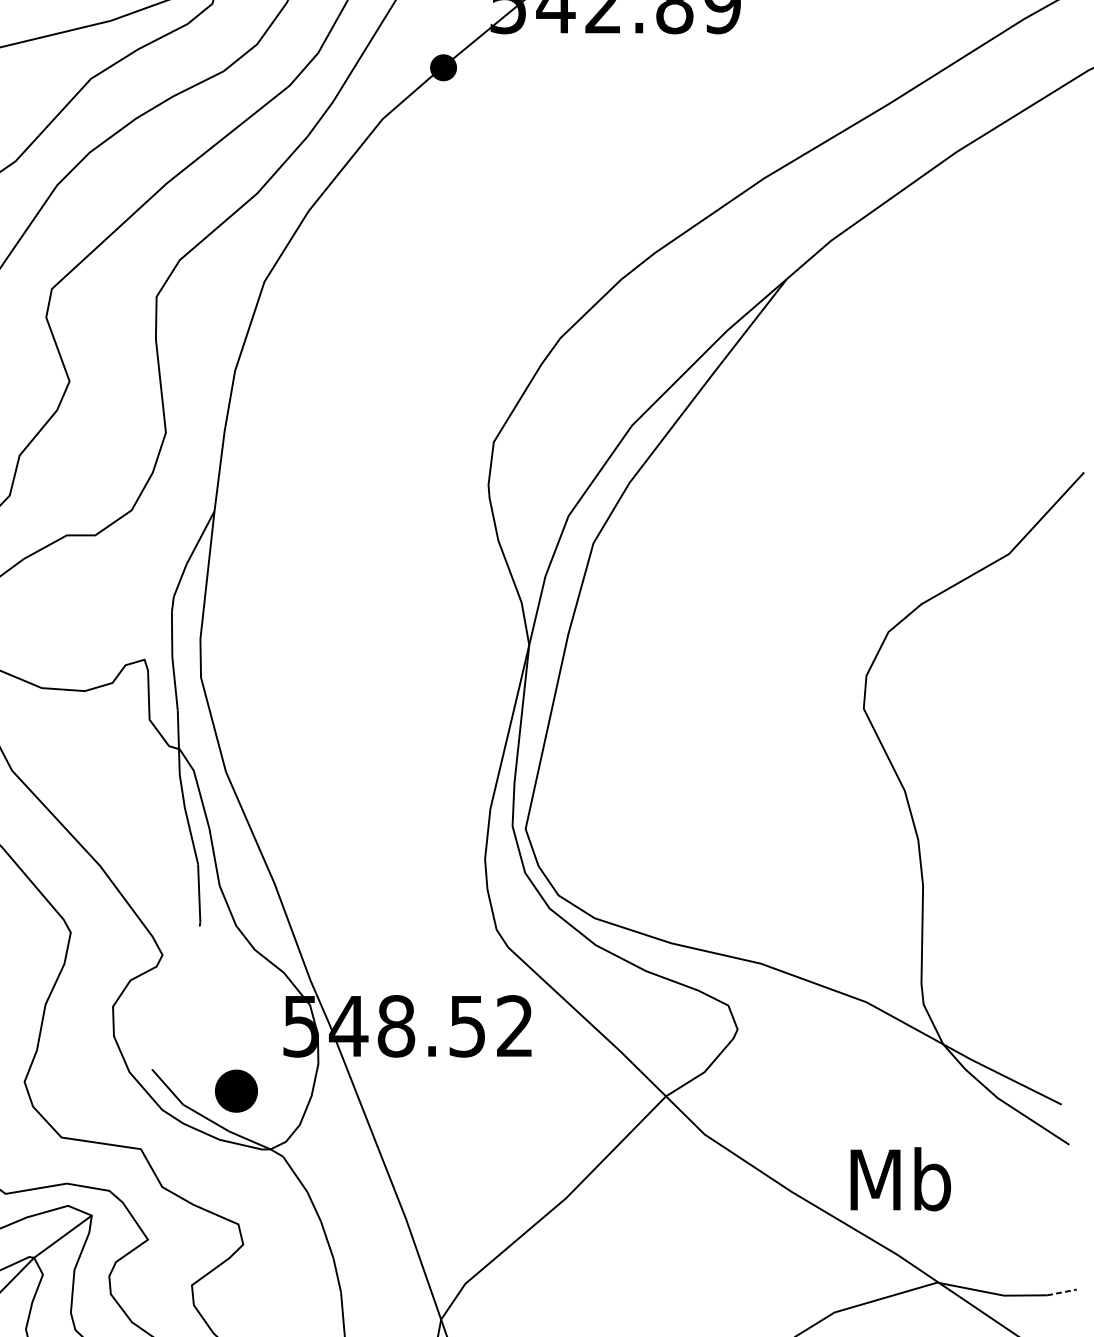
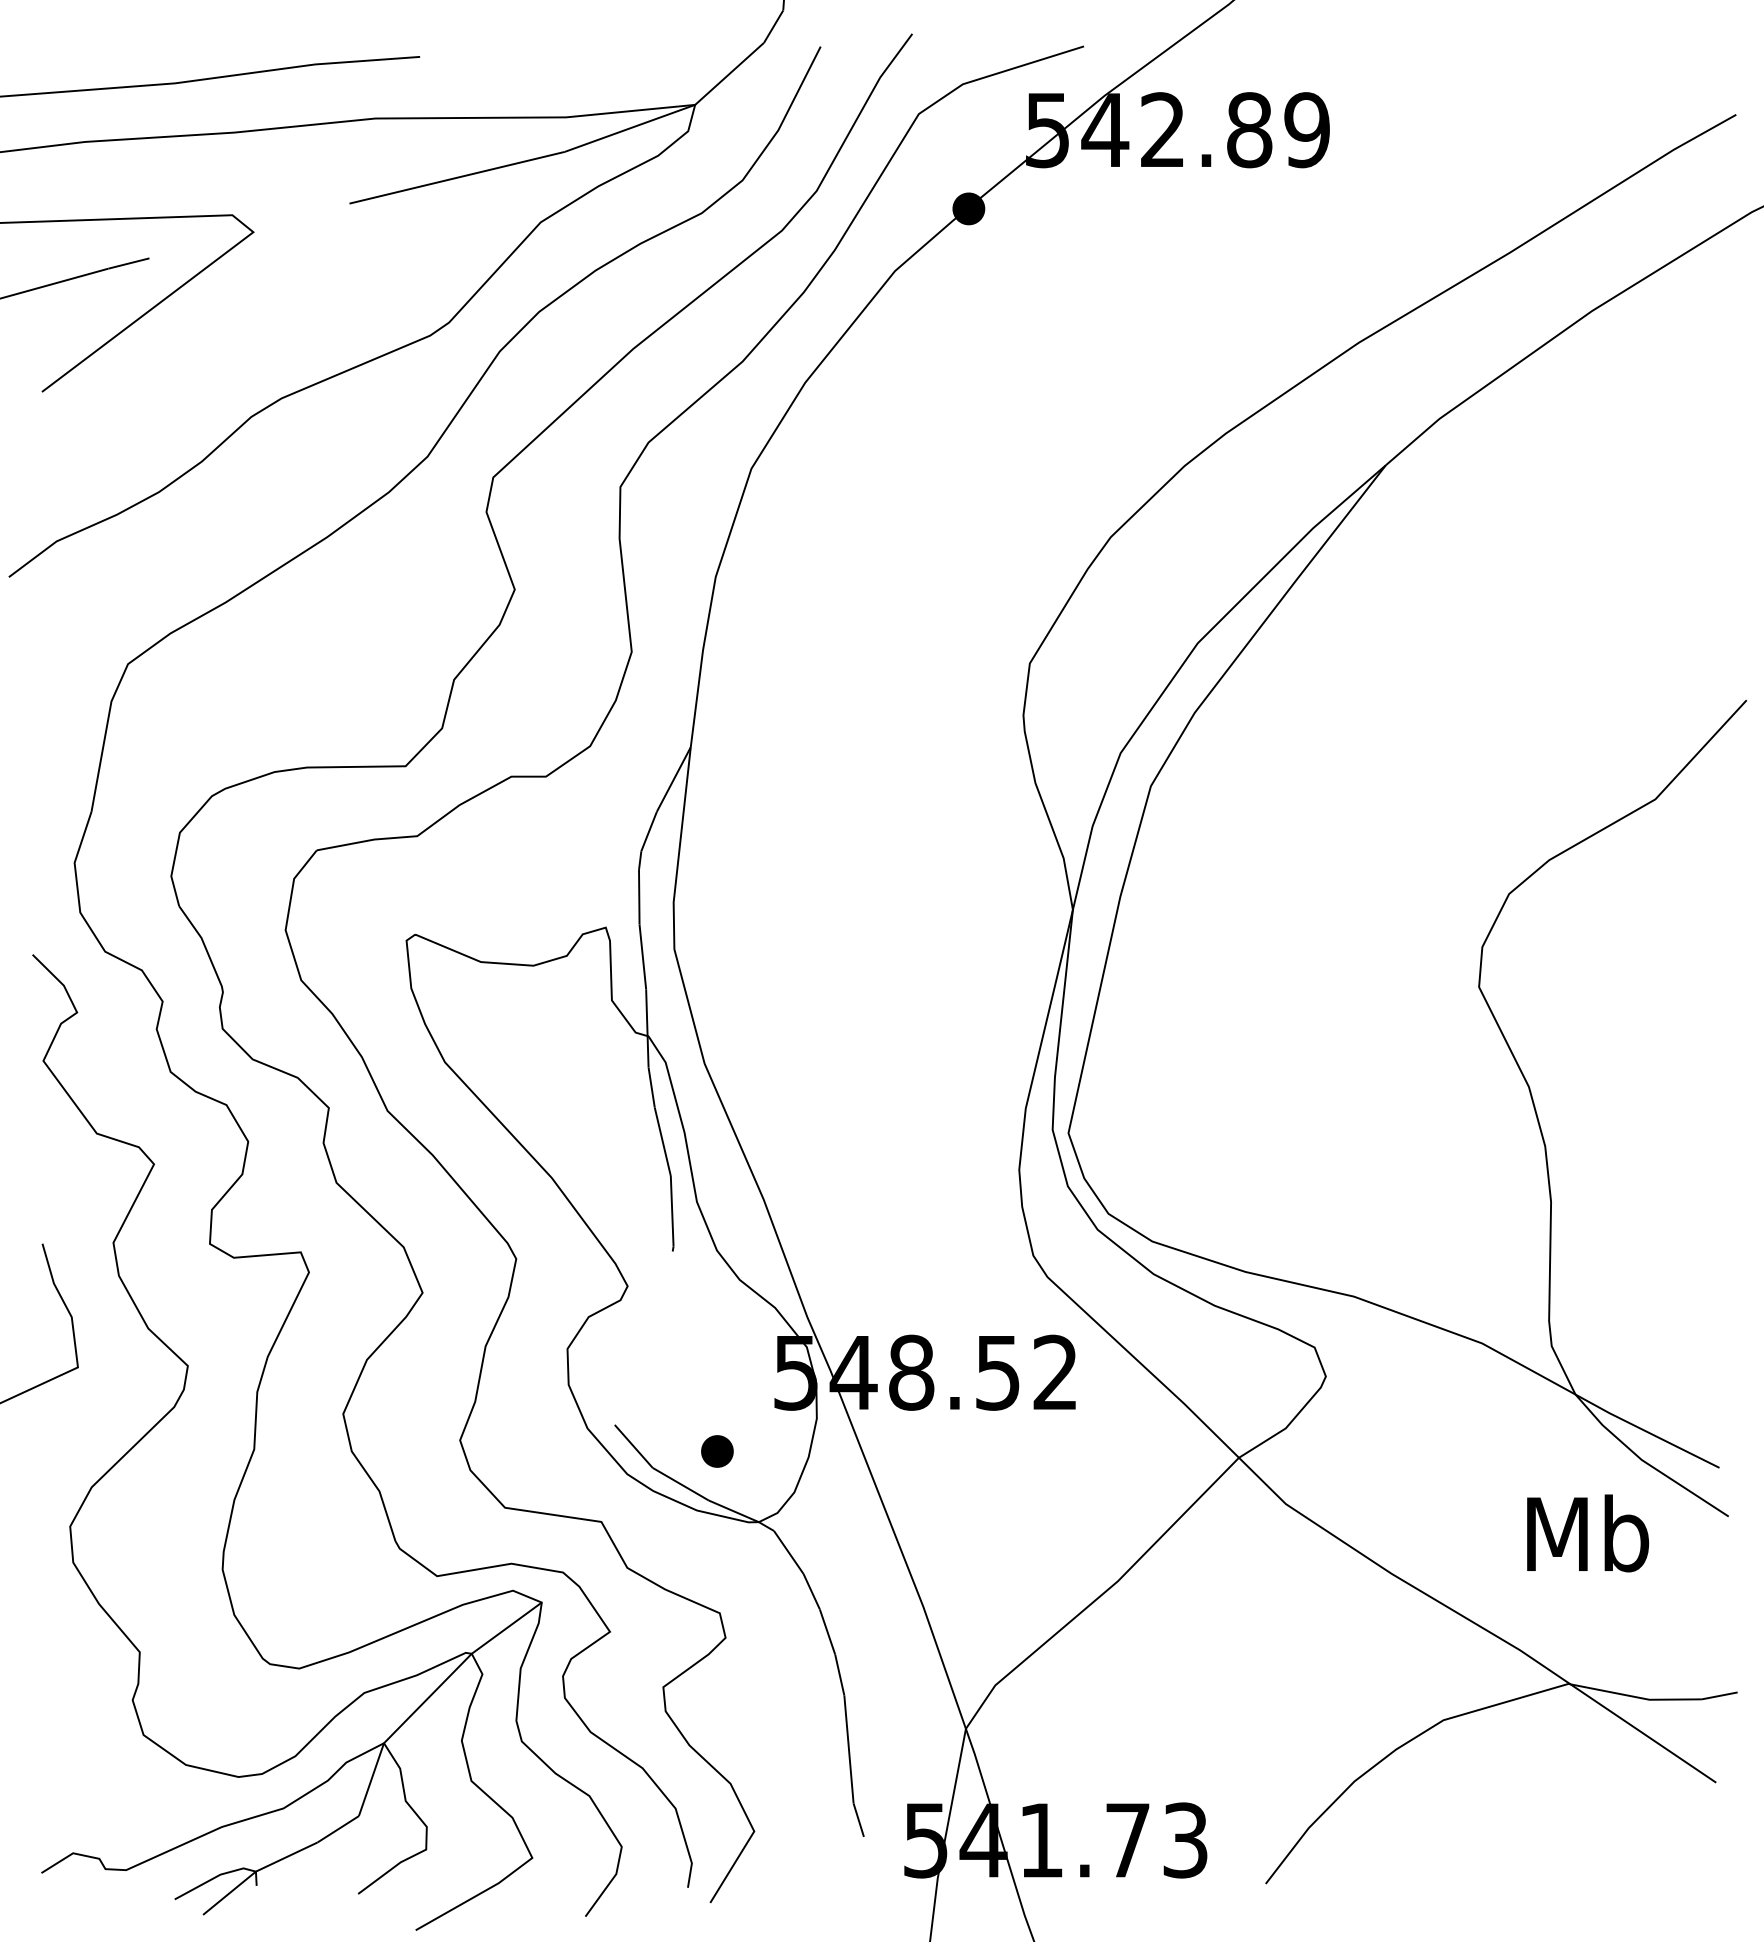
part: (236, 1091) -> (717, 1451), size x0.62
text: (901, 1179) -> (1588, 1533), moved
line: (1062, 1292) -> (1720, 1695), dashed -> solid

